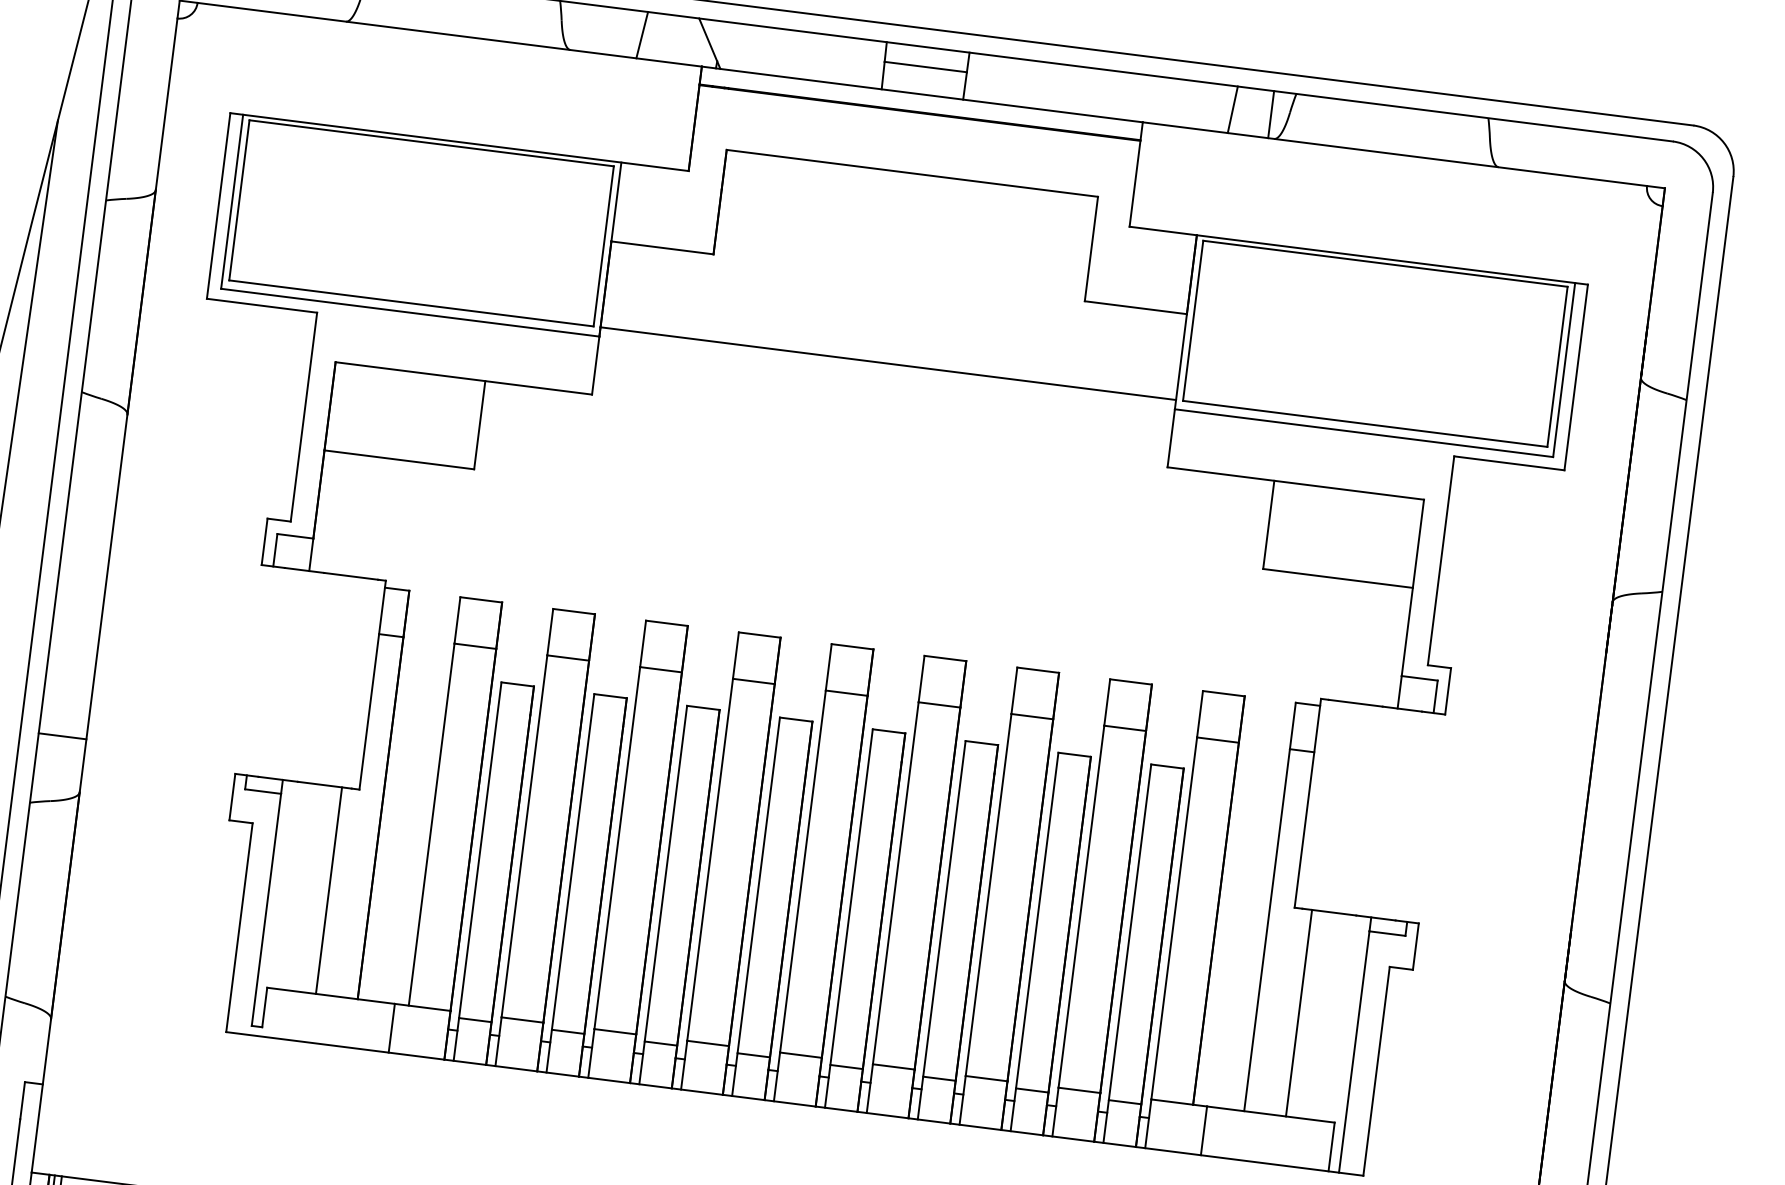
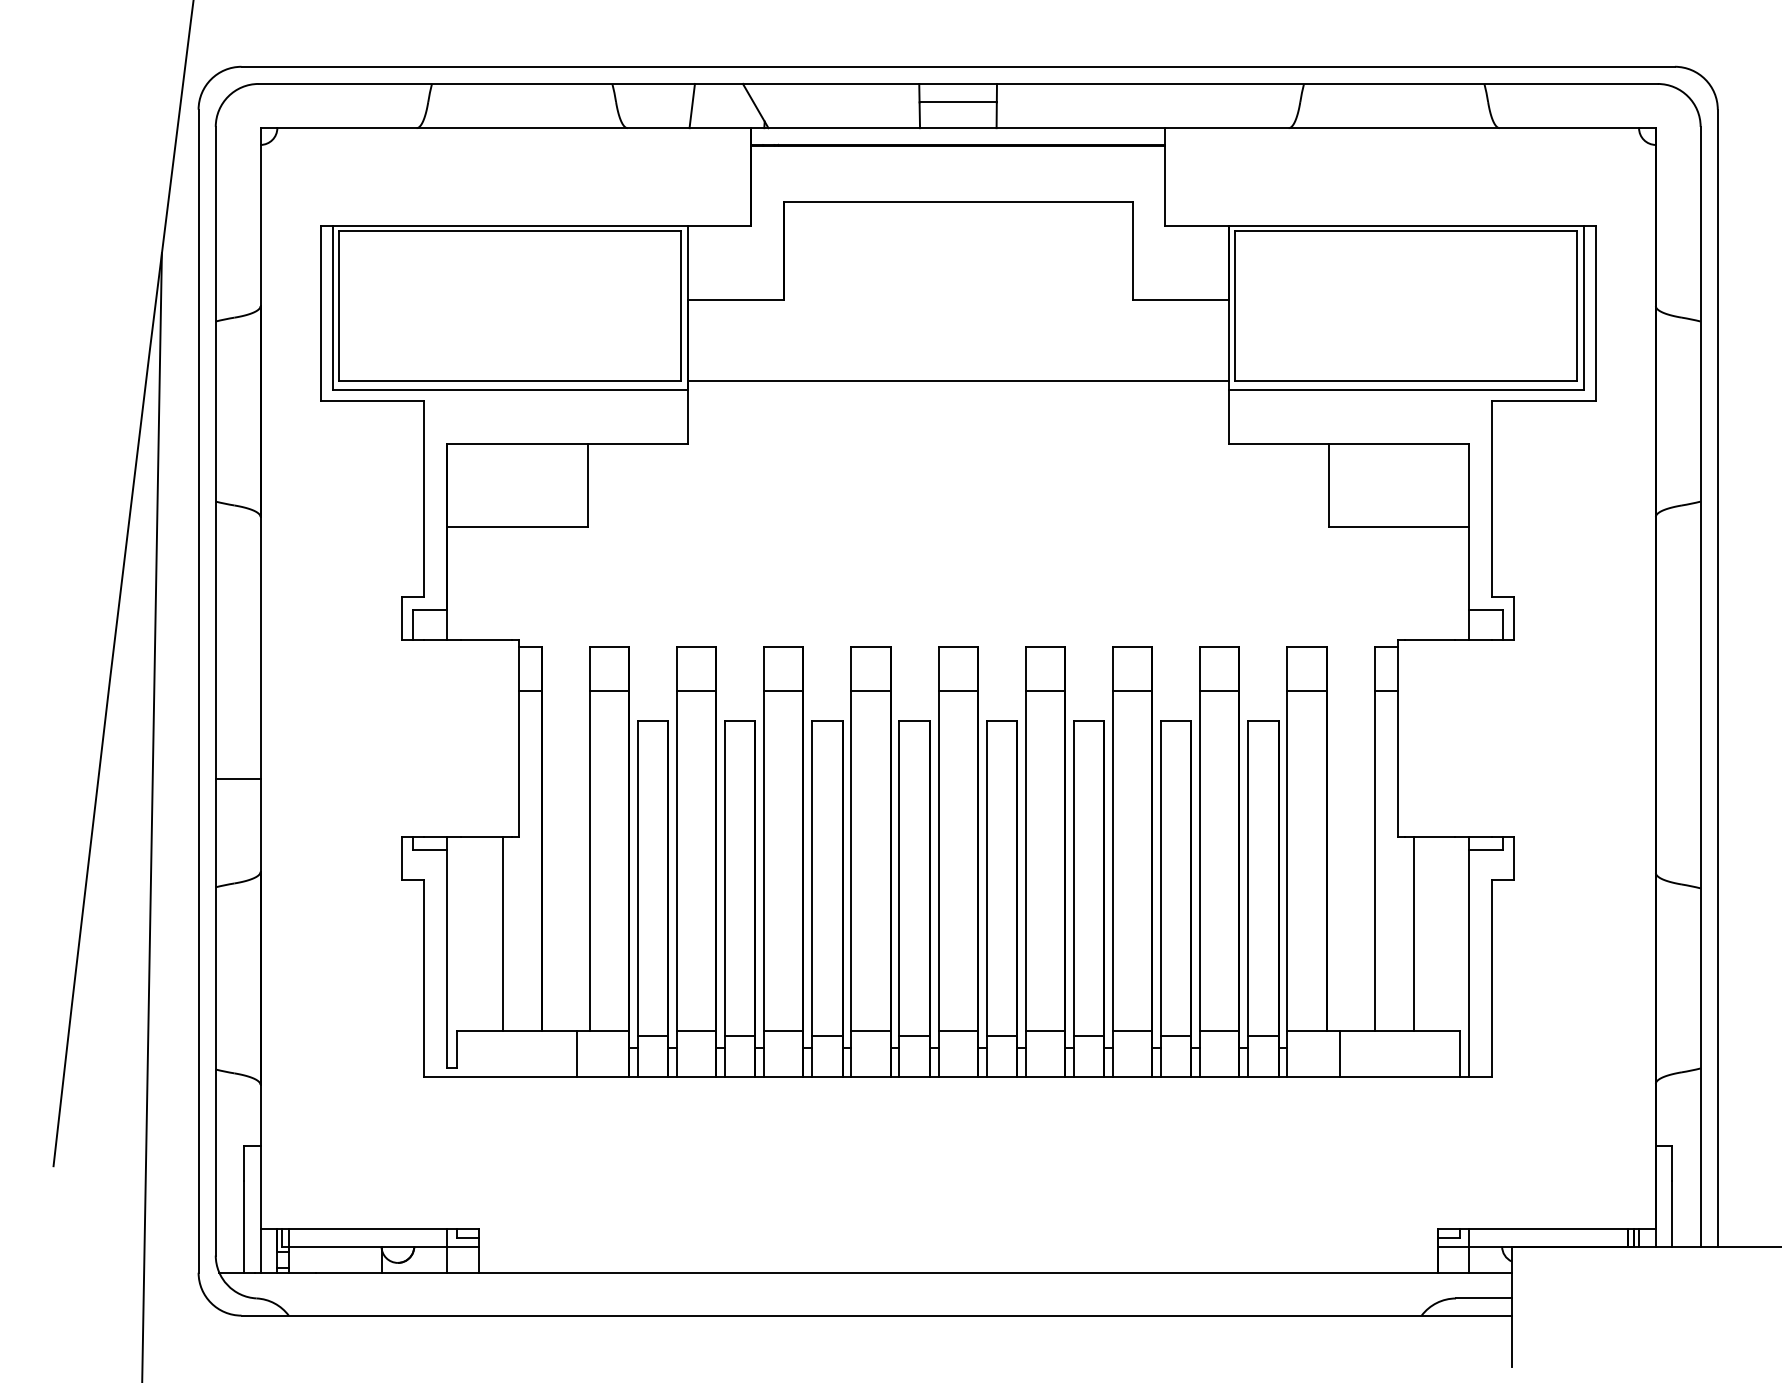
line: (1233, 109) -> (1247, 105), removed
line: (1271, 114) -> (1283, 105), removed
line: (61, 736) -> (237, 779), moved

